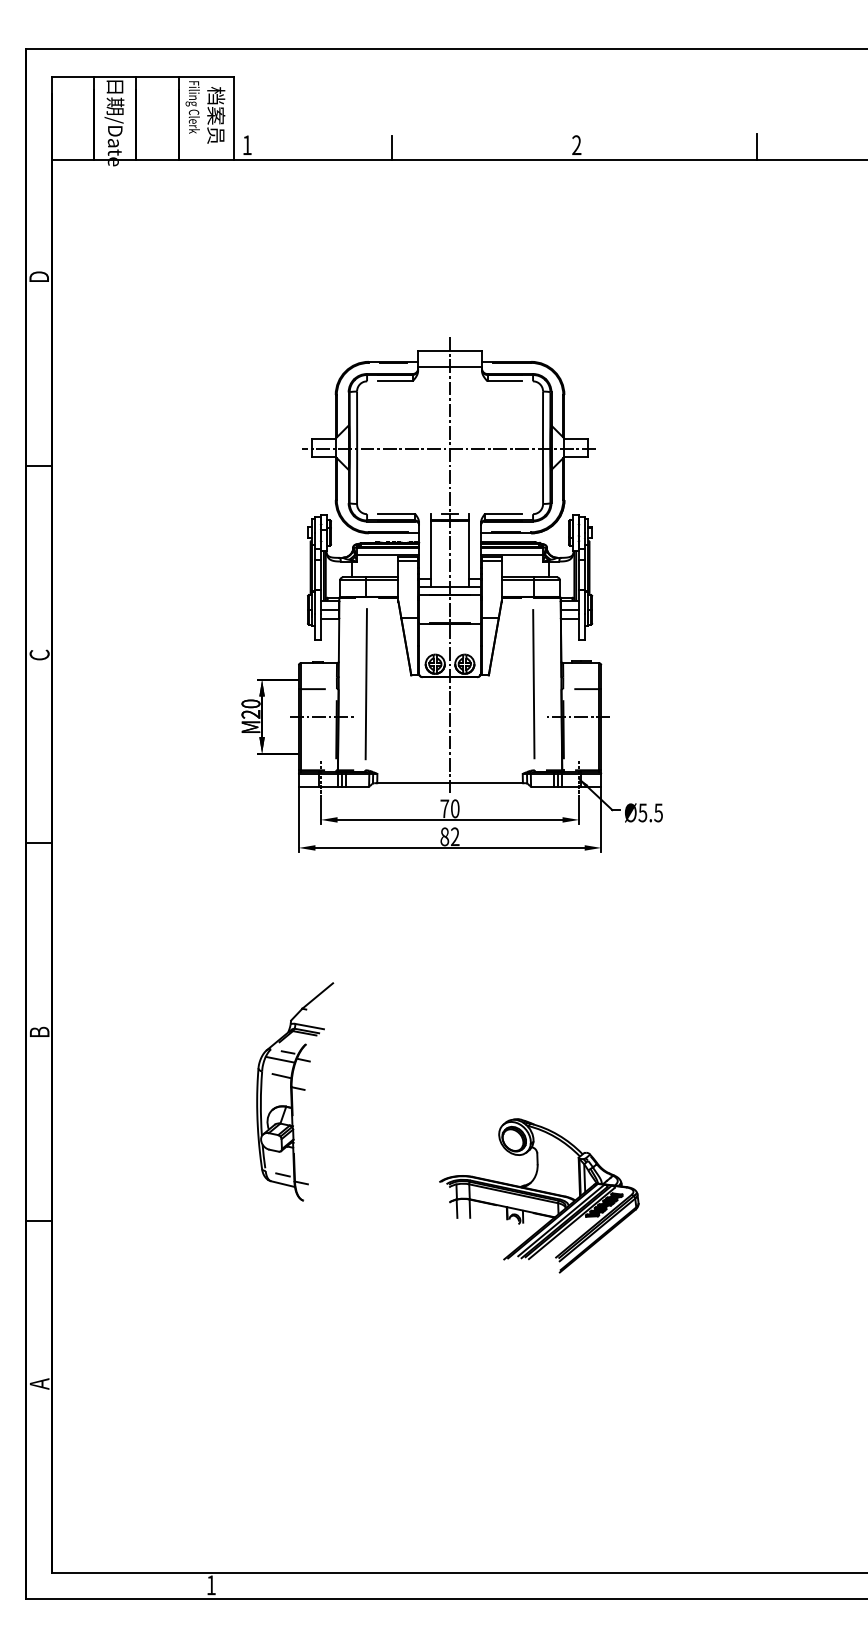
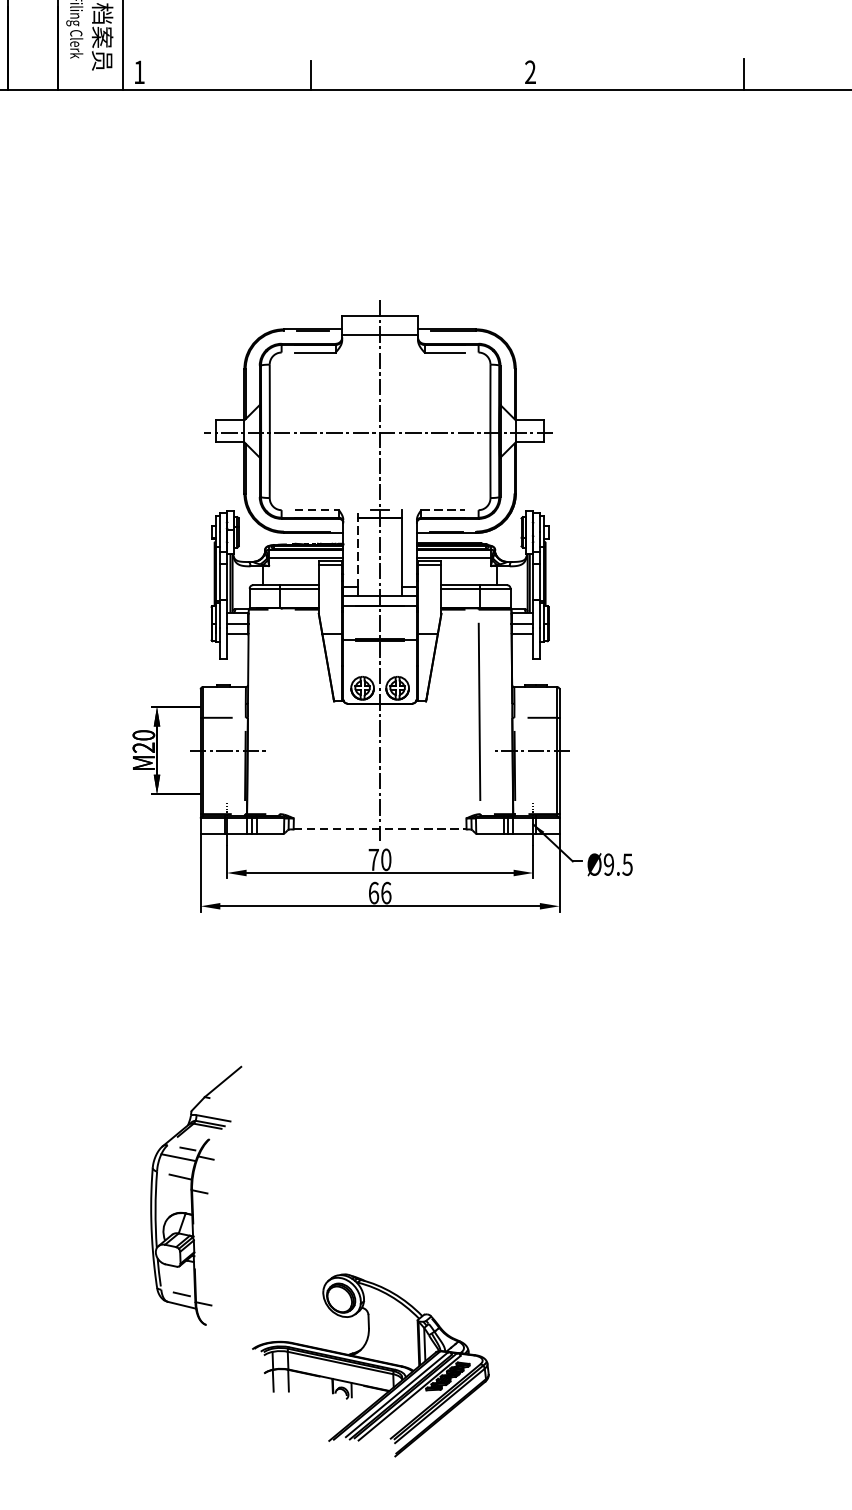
line: (396, 514) -> (316, 510), solid -> dashed
line: (503, 514) -> (443, 510), solid -> dashed
line: (431, 545) -> (358, 547), solid -> dashed
line: (365, 684) -> (279, 712), removed
line: (450, 783) -> (380, 829), solid -> dashed
text: (642, 812) -> (608, 864), Ø5.5 -> Ø9.5
text: (449, 836) -> (379, 892), 82 -> 66
part: (539, 1195) -> (371, 1365), moved

